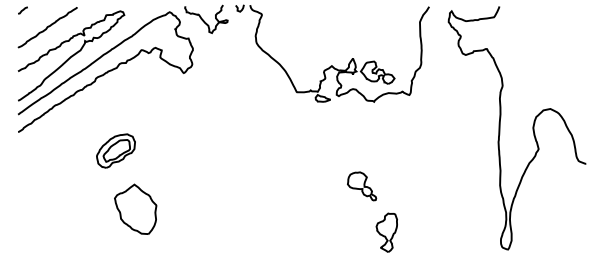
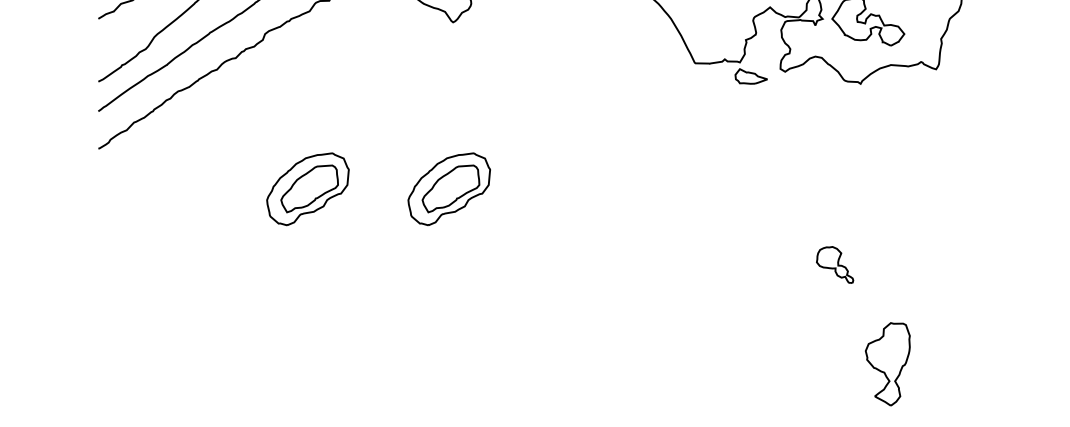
part: (181, 150) -> (448, 188), added
part: (362, 186) -> (835, 265), size x0.6
part: (135, 208) -> (349, 312), removed

